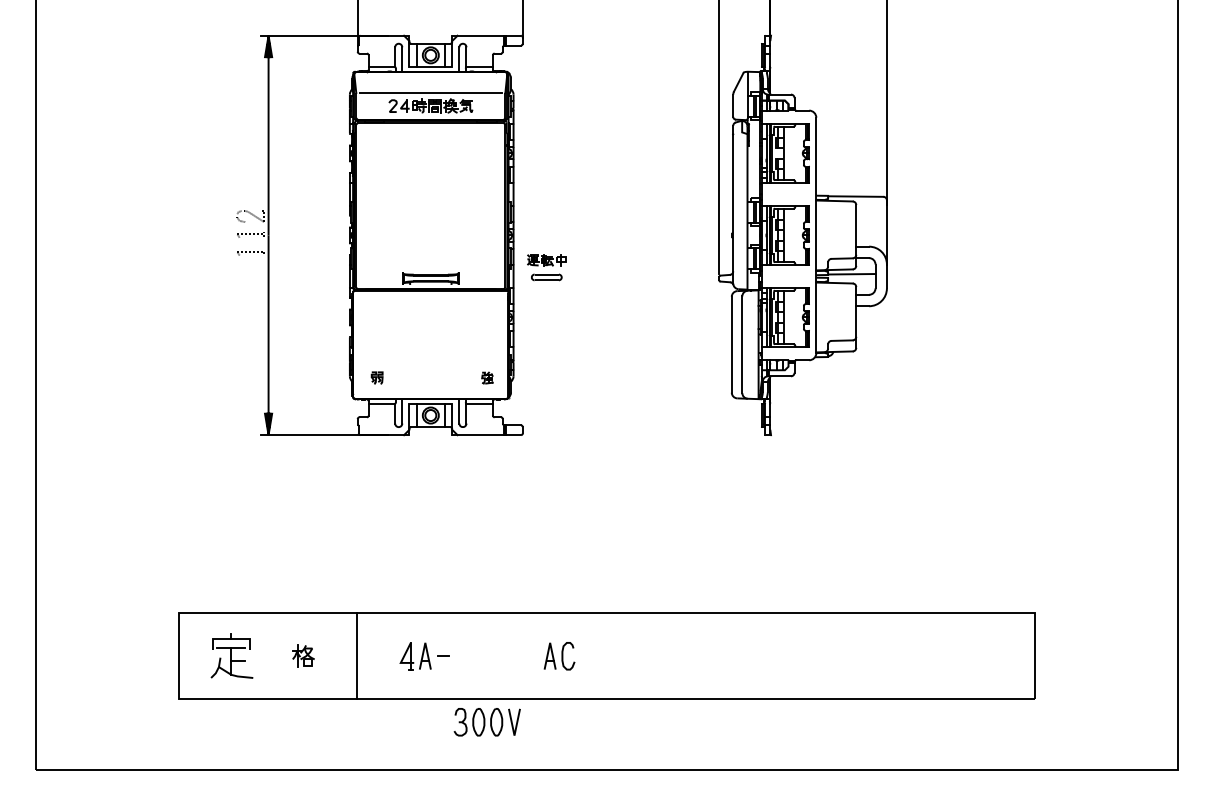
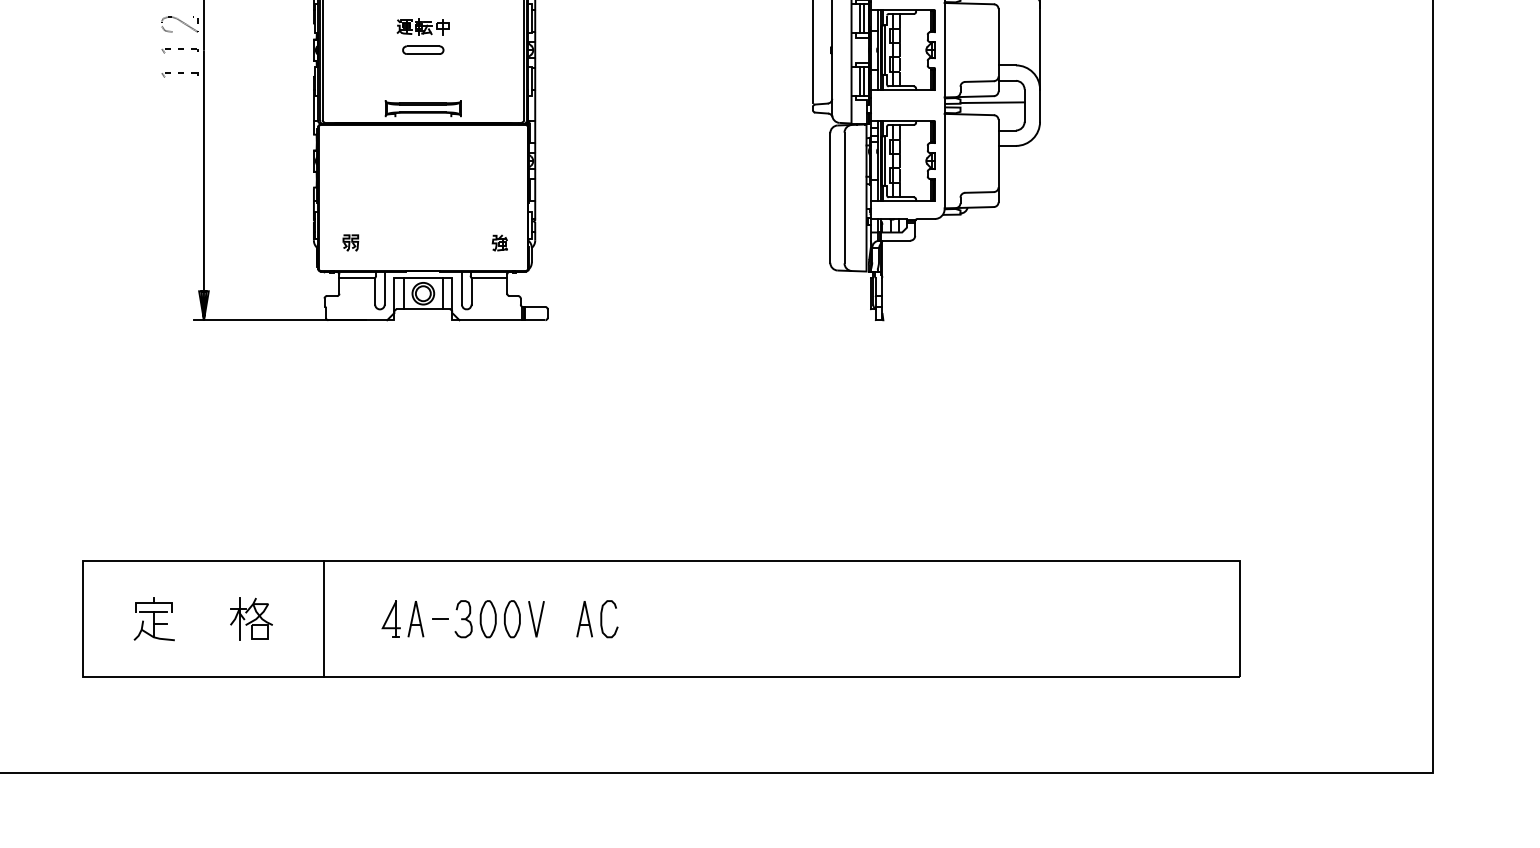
part: (546, 267) -> (422, 36), moved
part: (231, 656) -> (153, 619), size x0.71
part: (303, 656) -> (251, 619), size x1.43
part: (486, 722) -> (498, 619), moved

